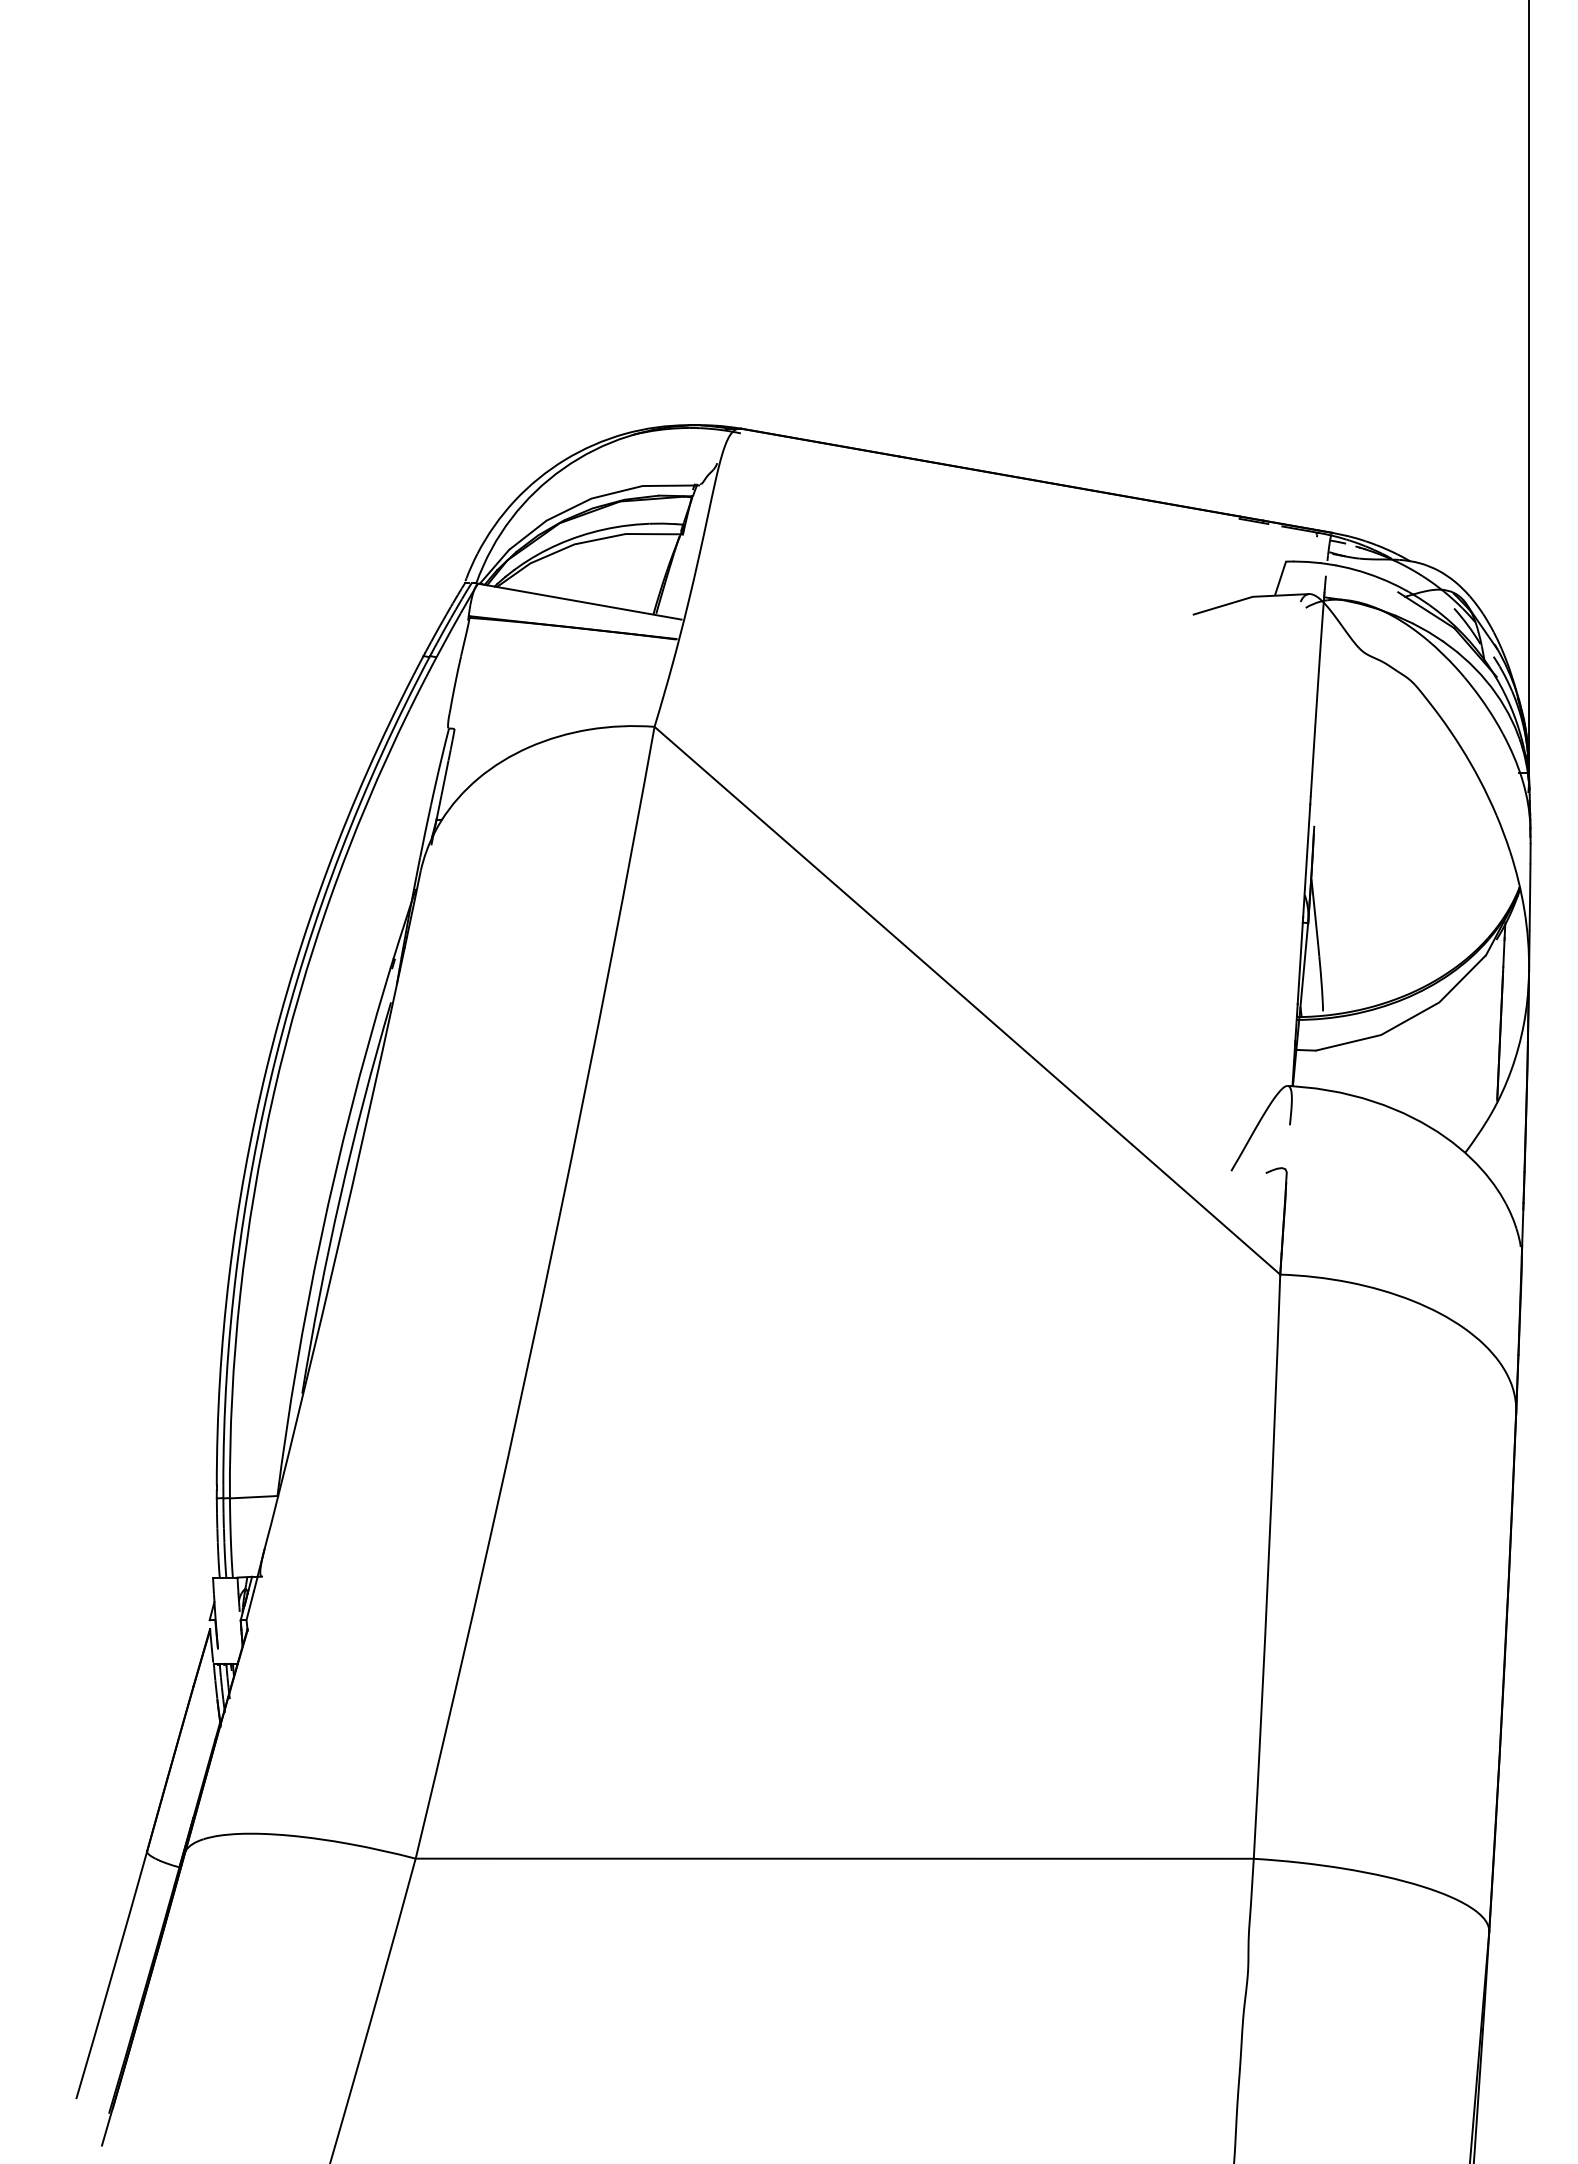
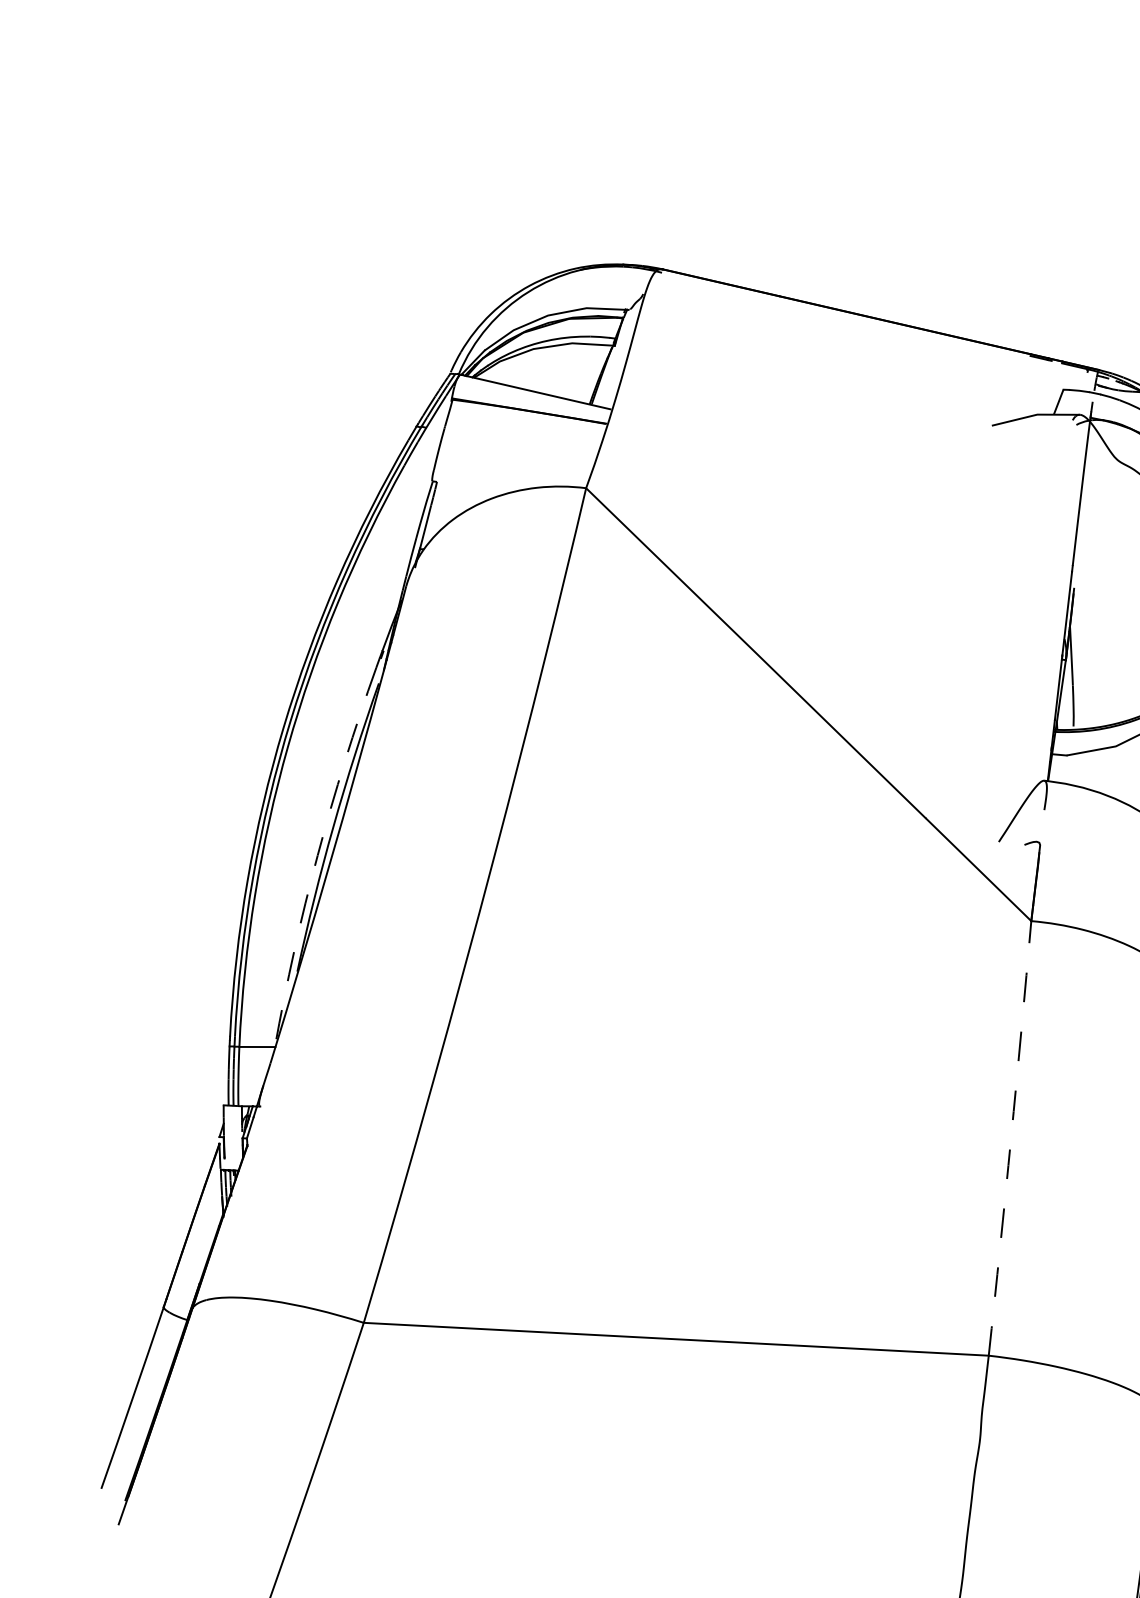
arc: (321, 1236) -> (317, 855), solid -> dashed
arc: (1268, 1566) -> (1011, 1138), solid -> dashed

